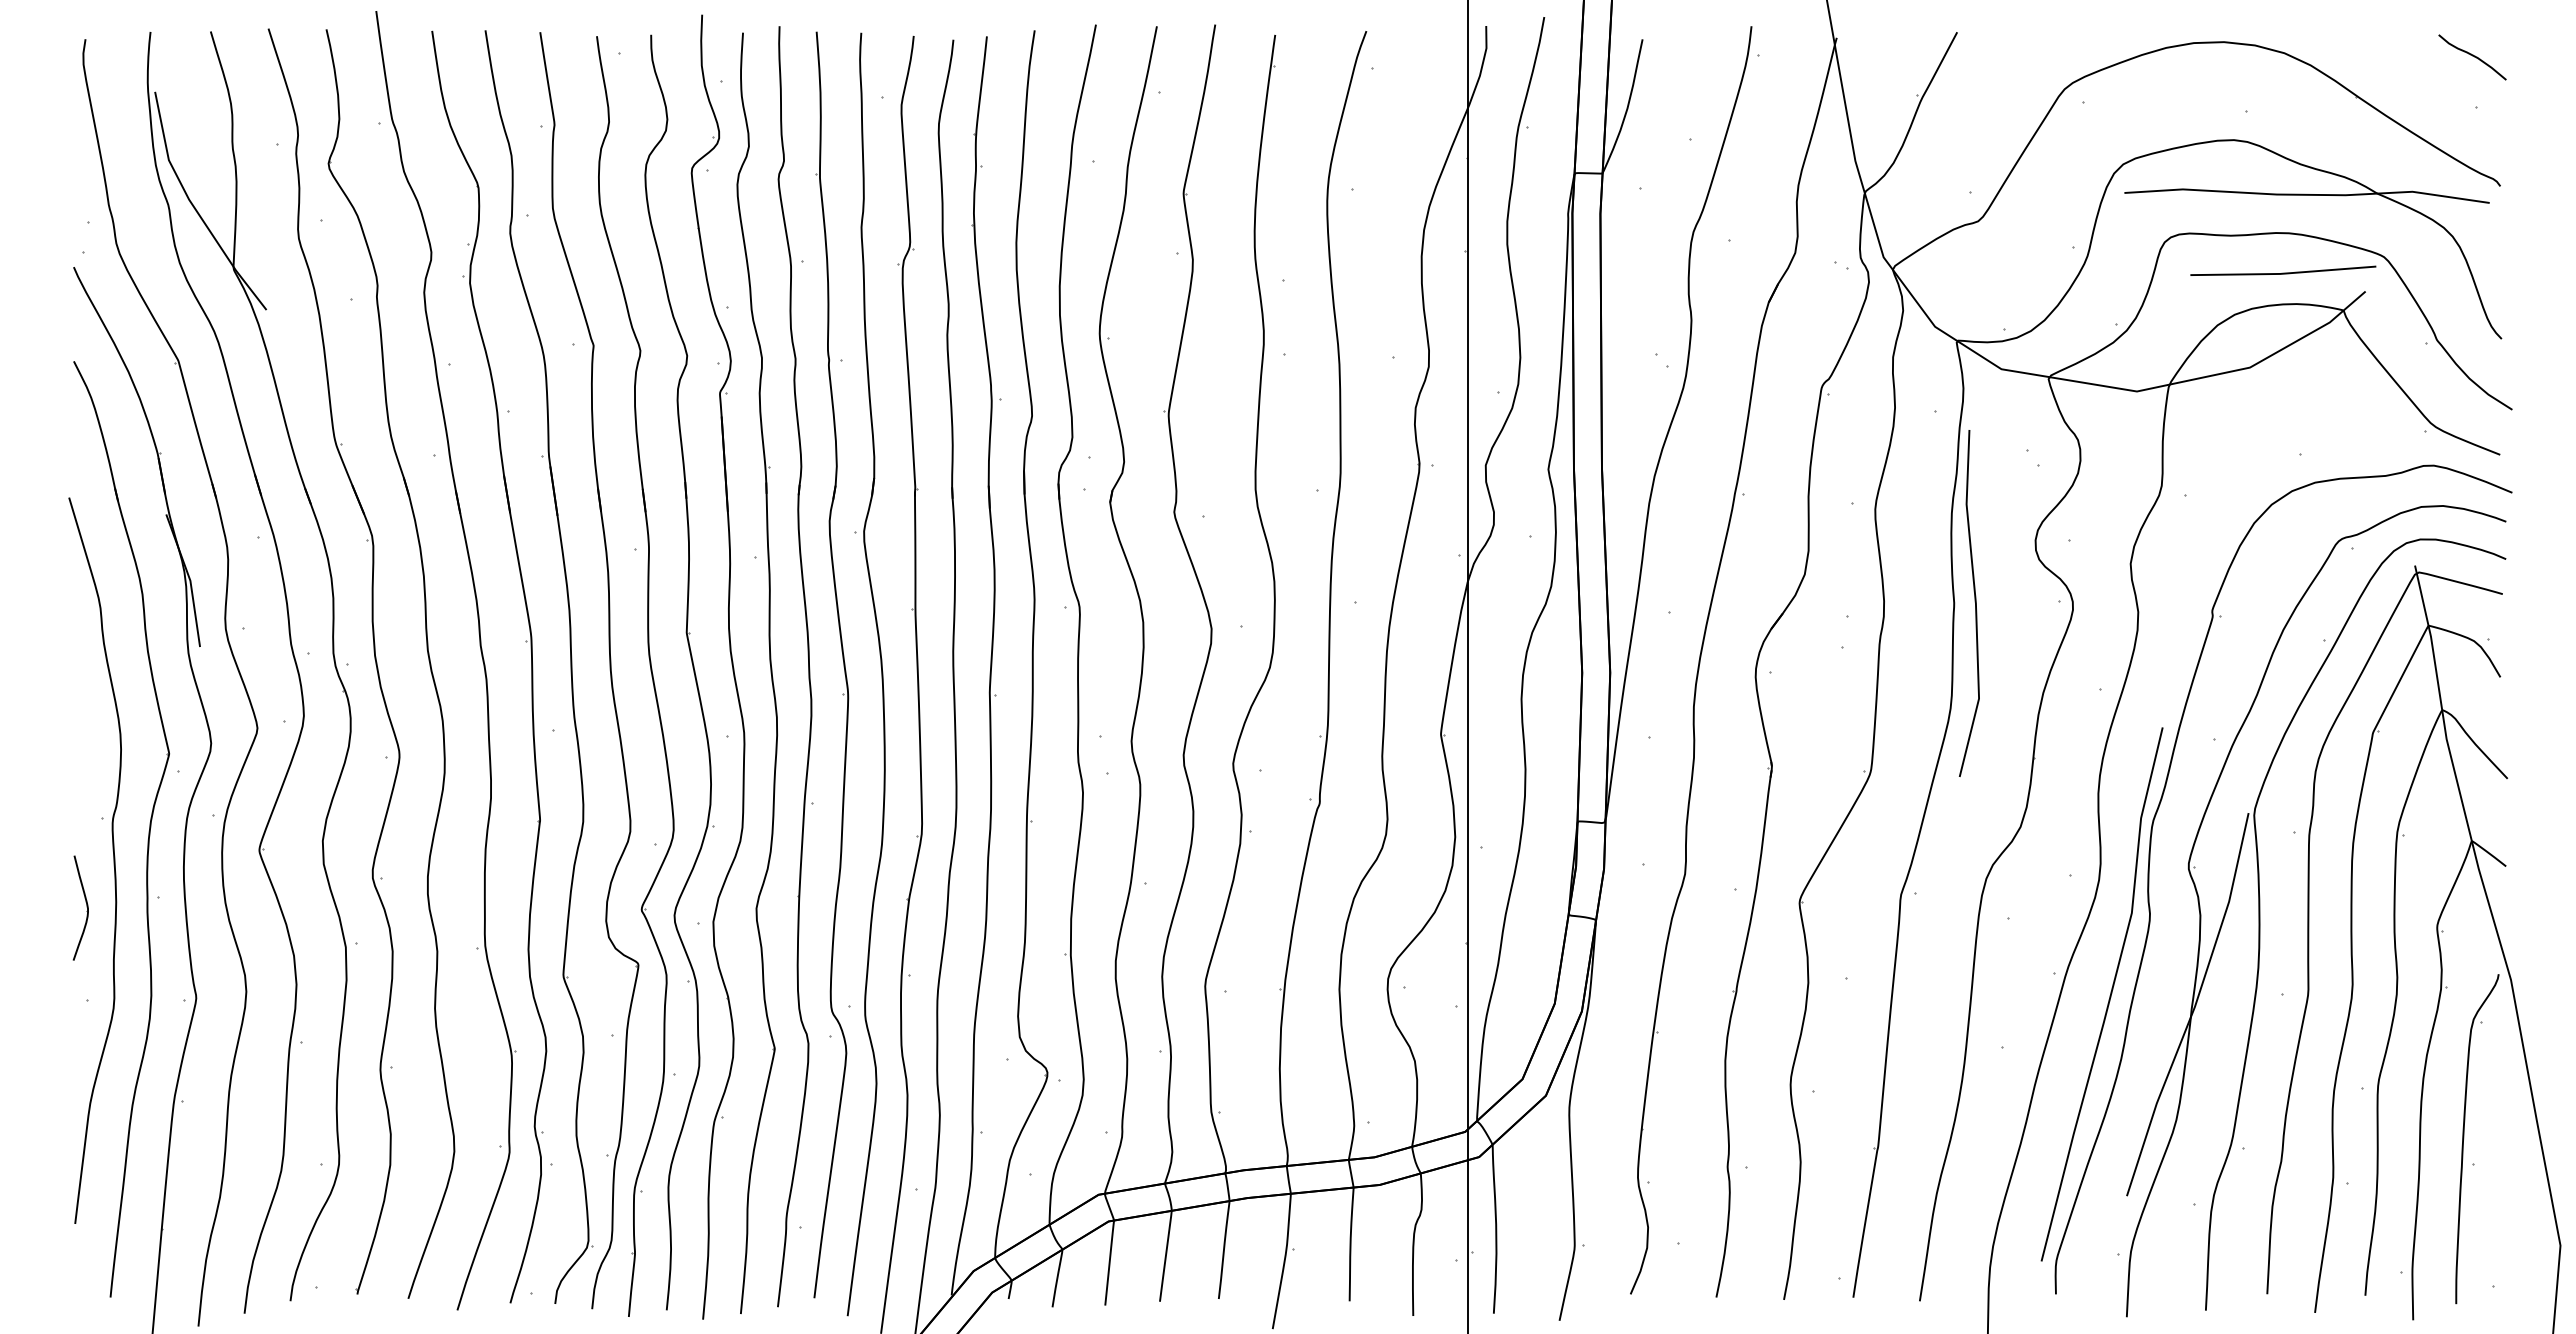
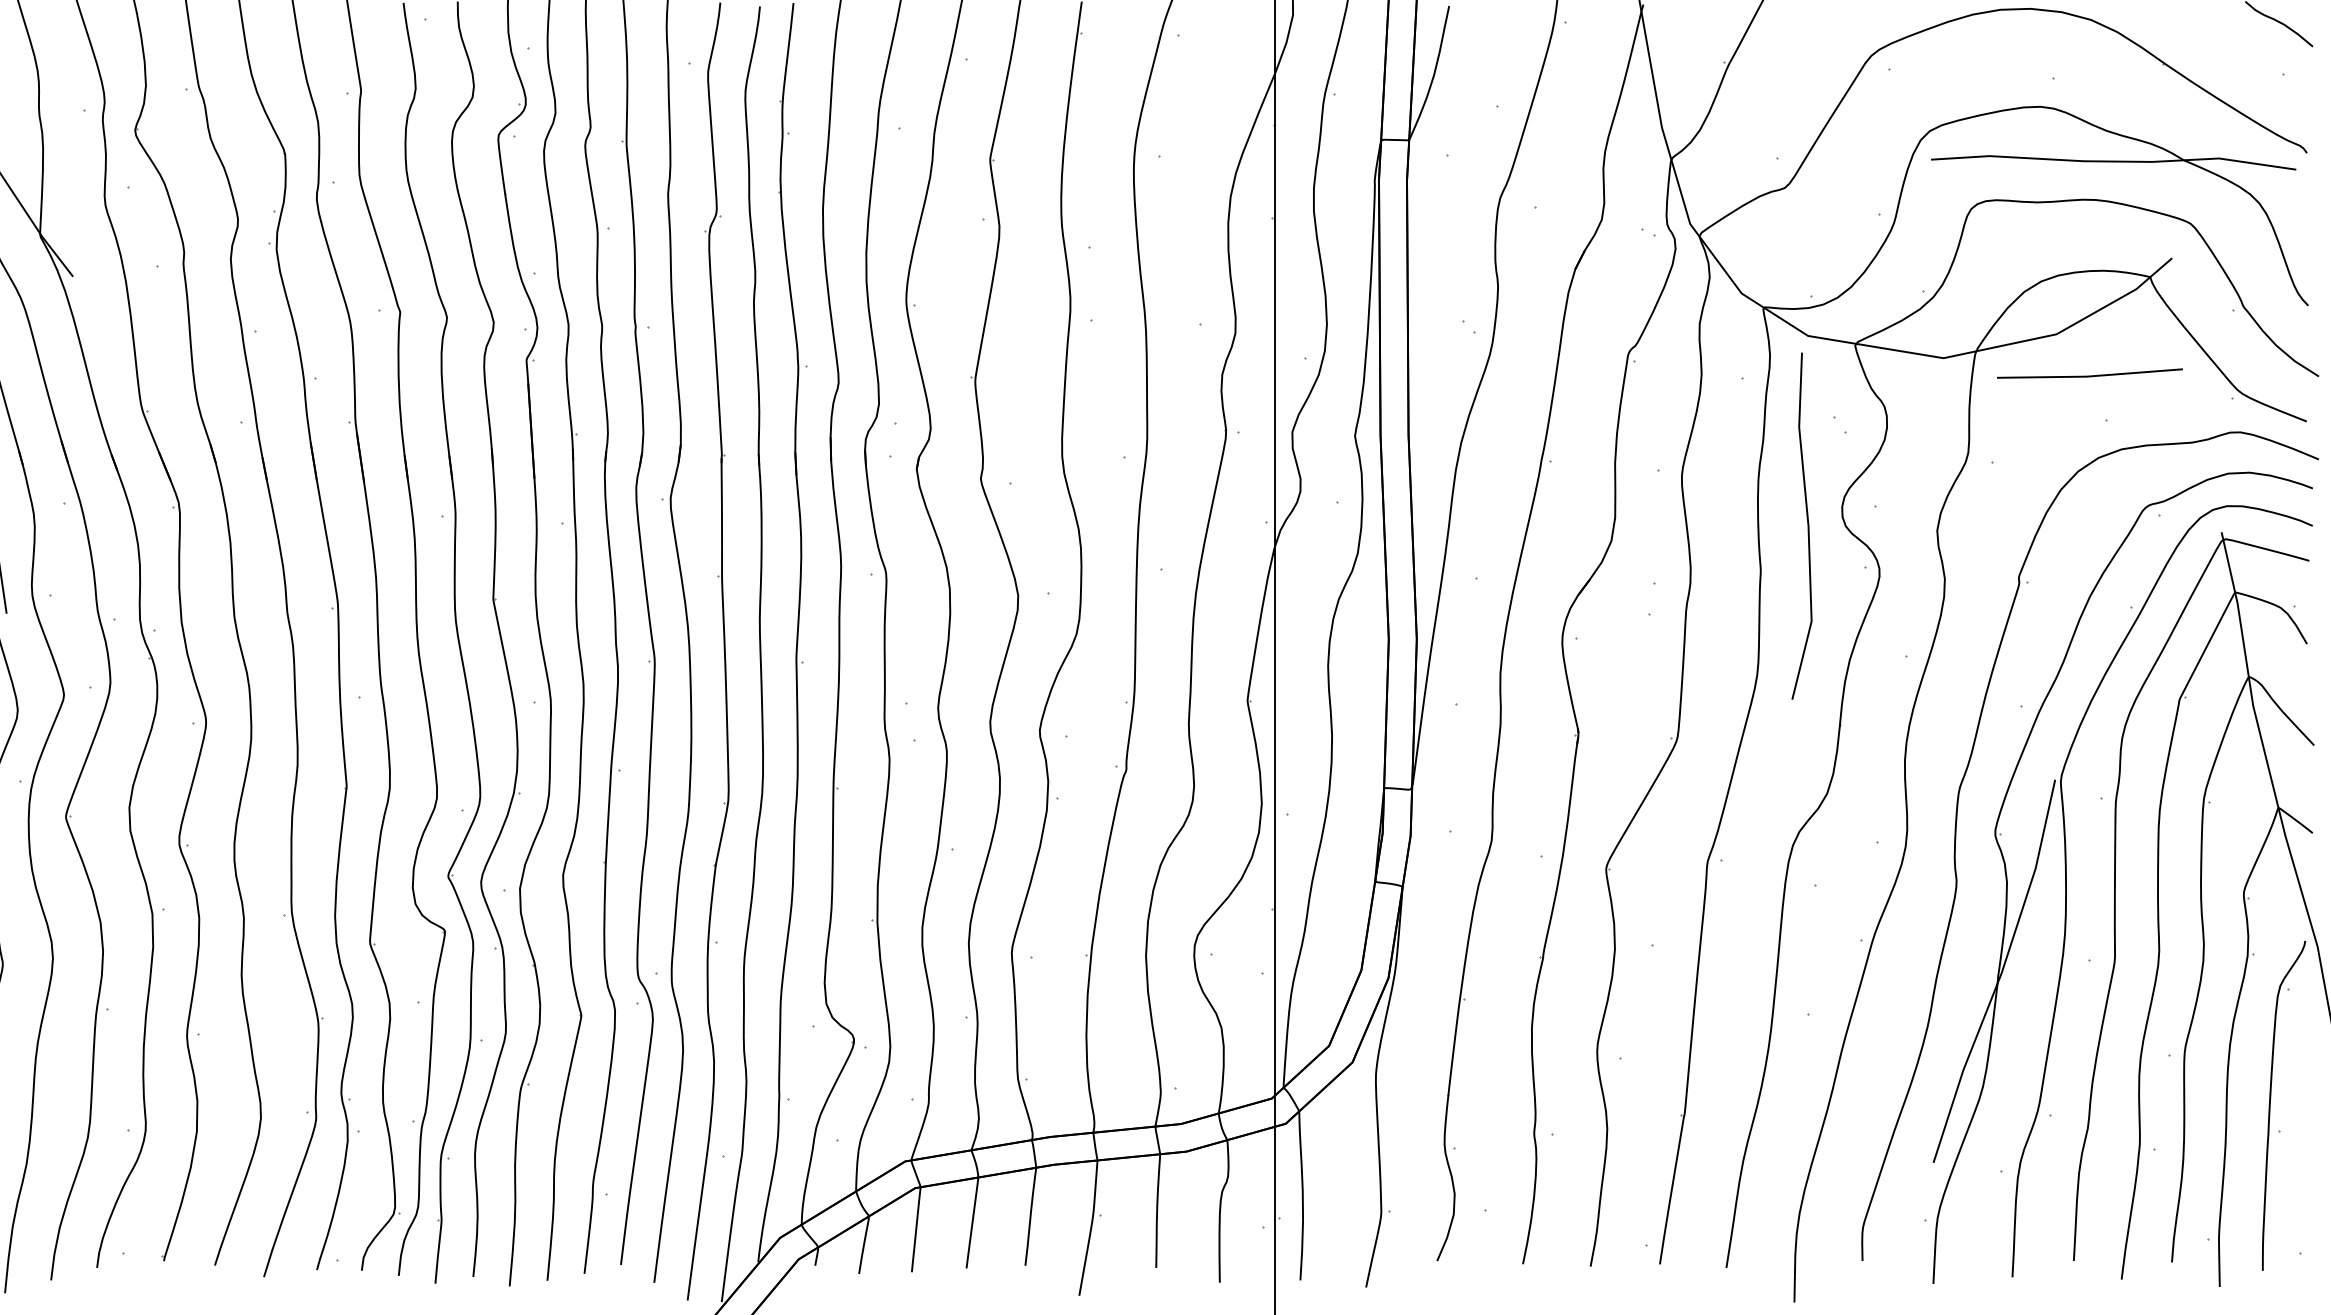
line: (2283, 272) -> (2090, 375), moved
line: (1974, 602) -> (1807, 525), moved
curve: (2109, 995) -> (1916, 962), removed

